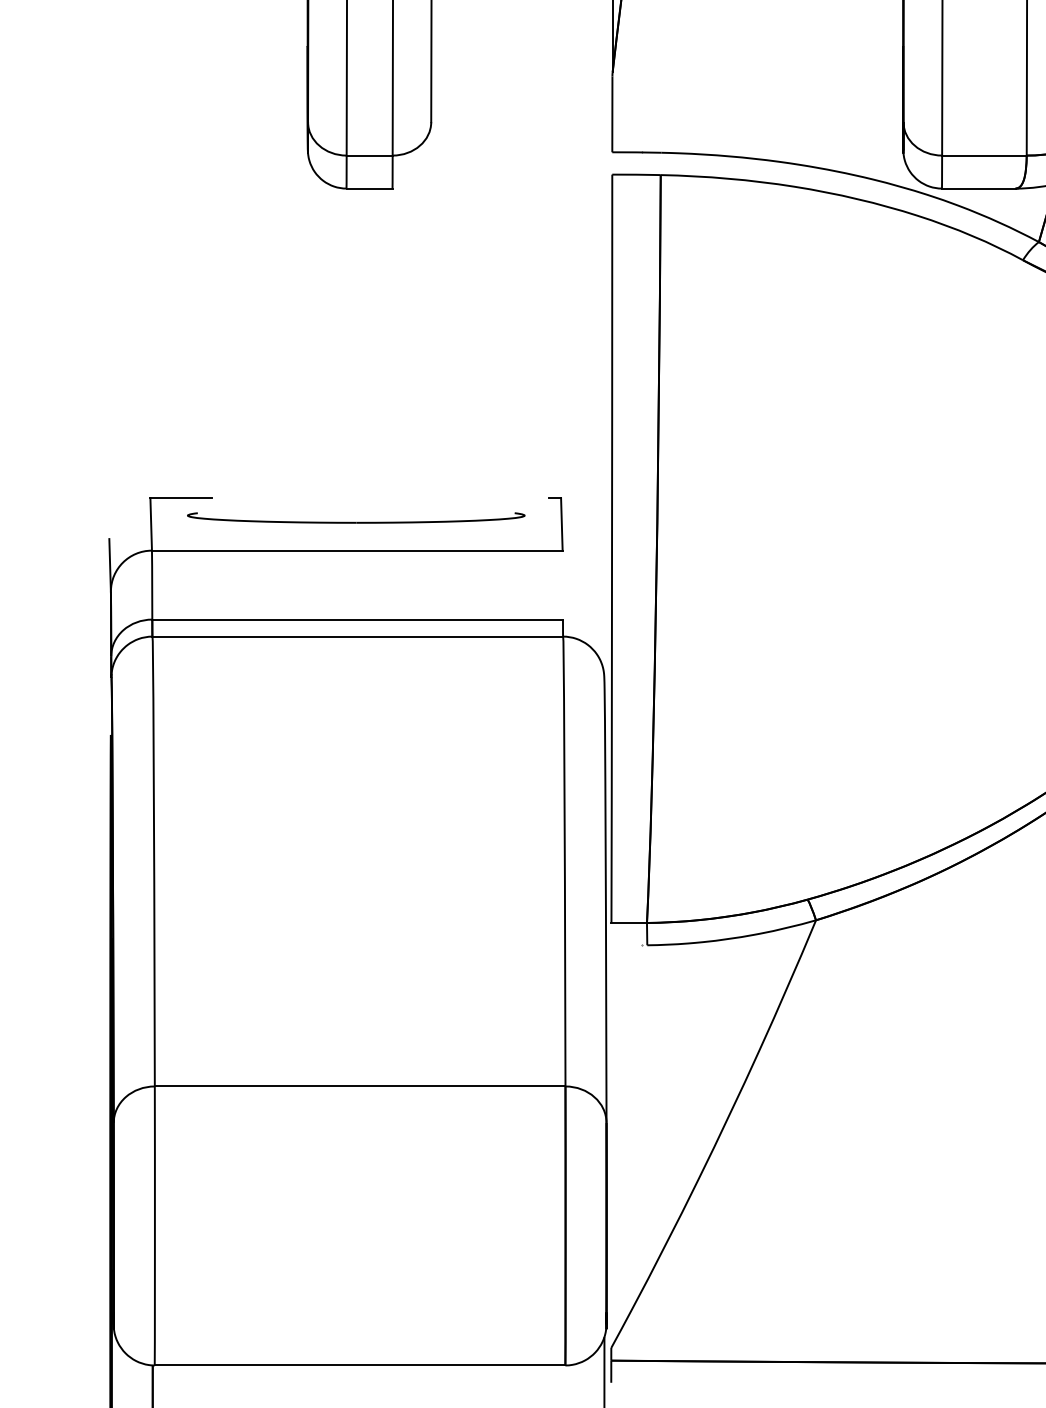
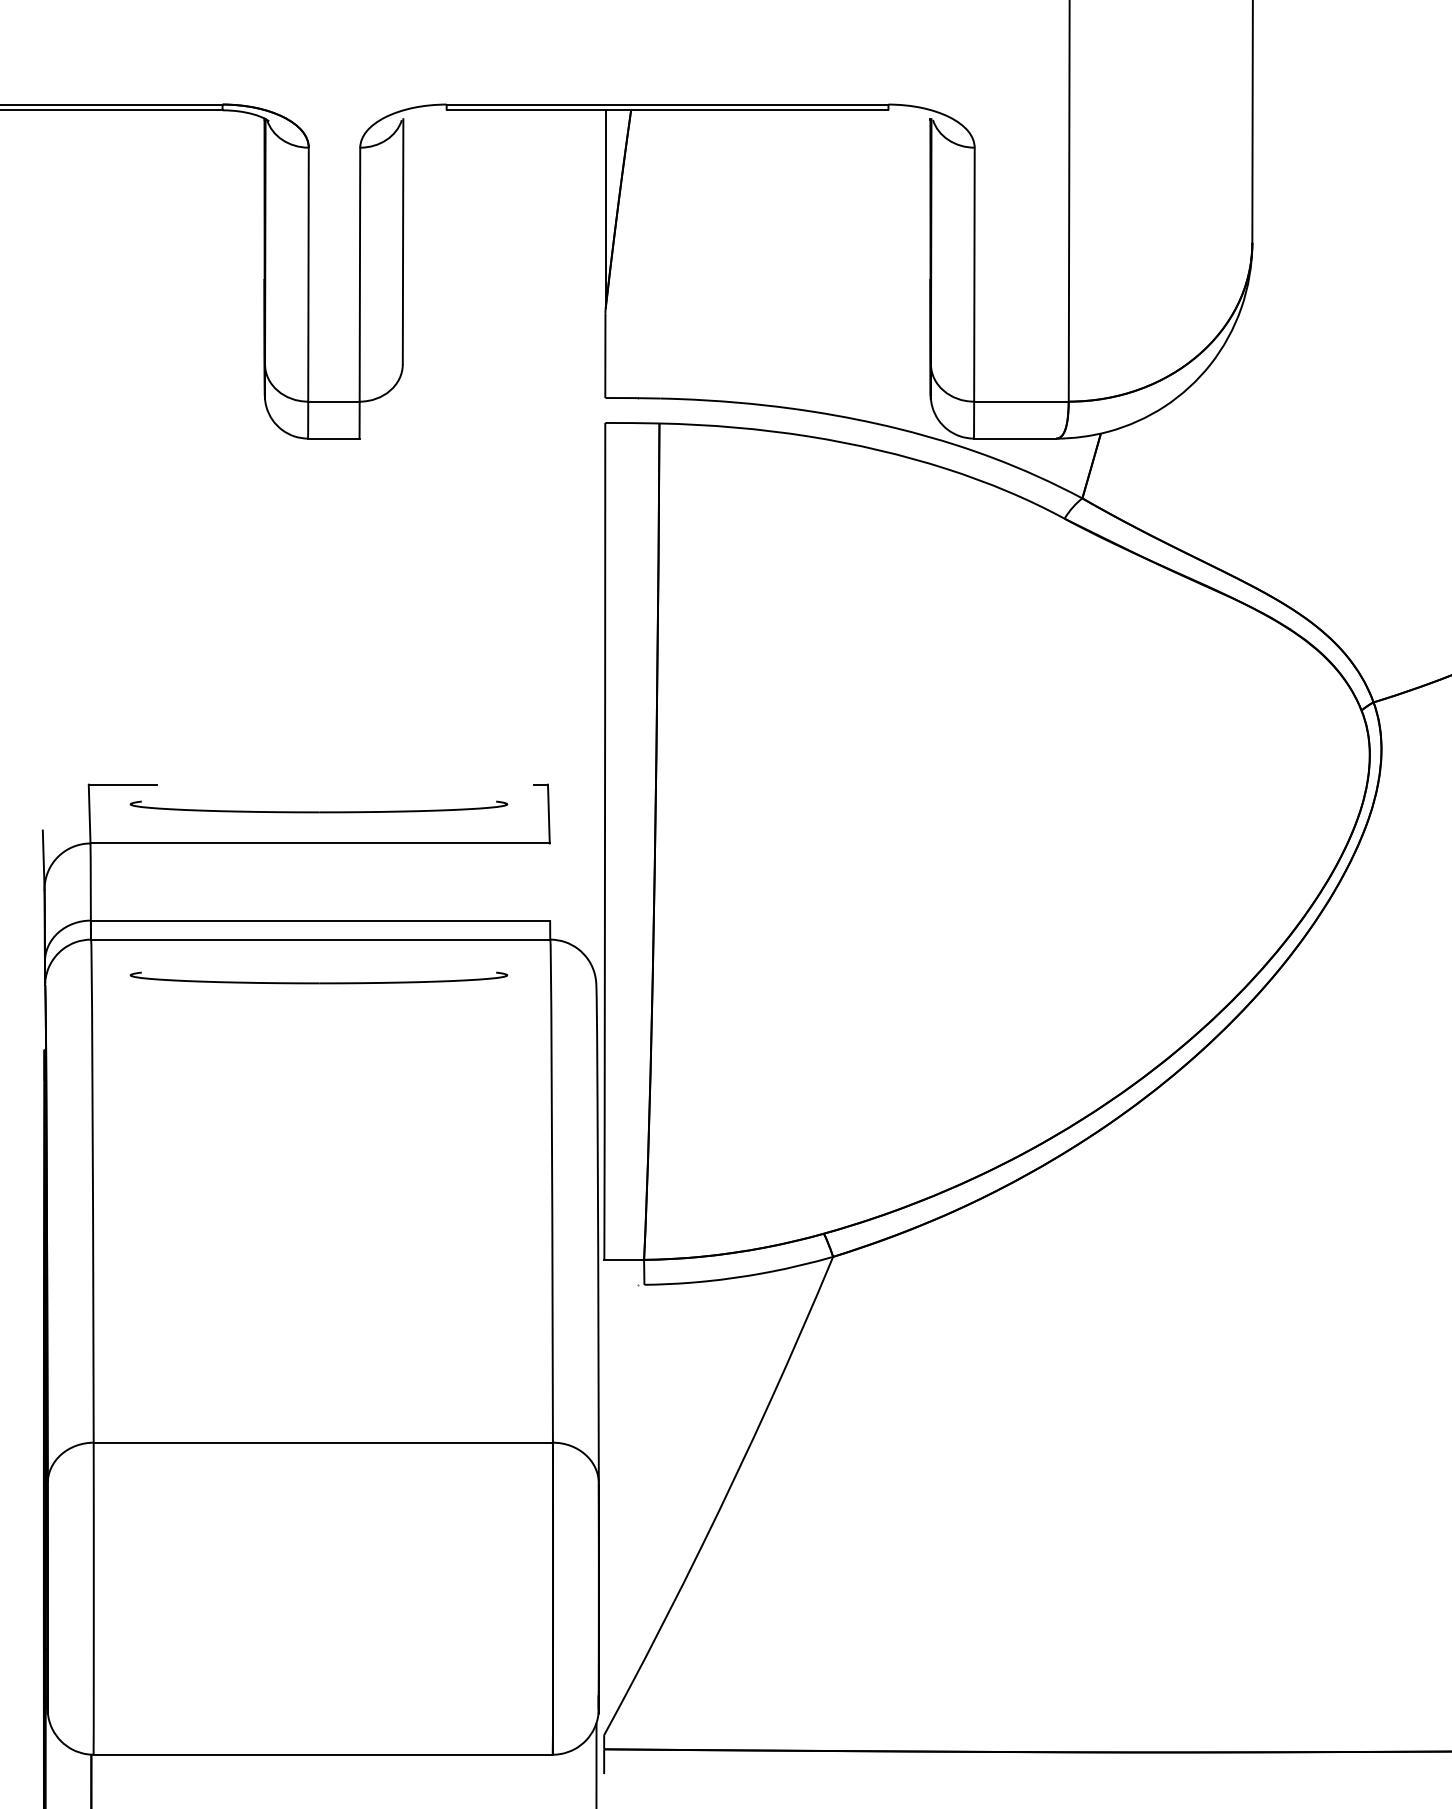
part: (355, 670) -> (318, 977), added

